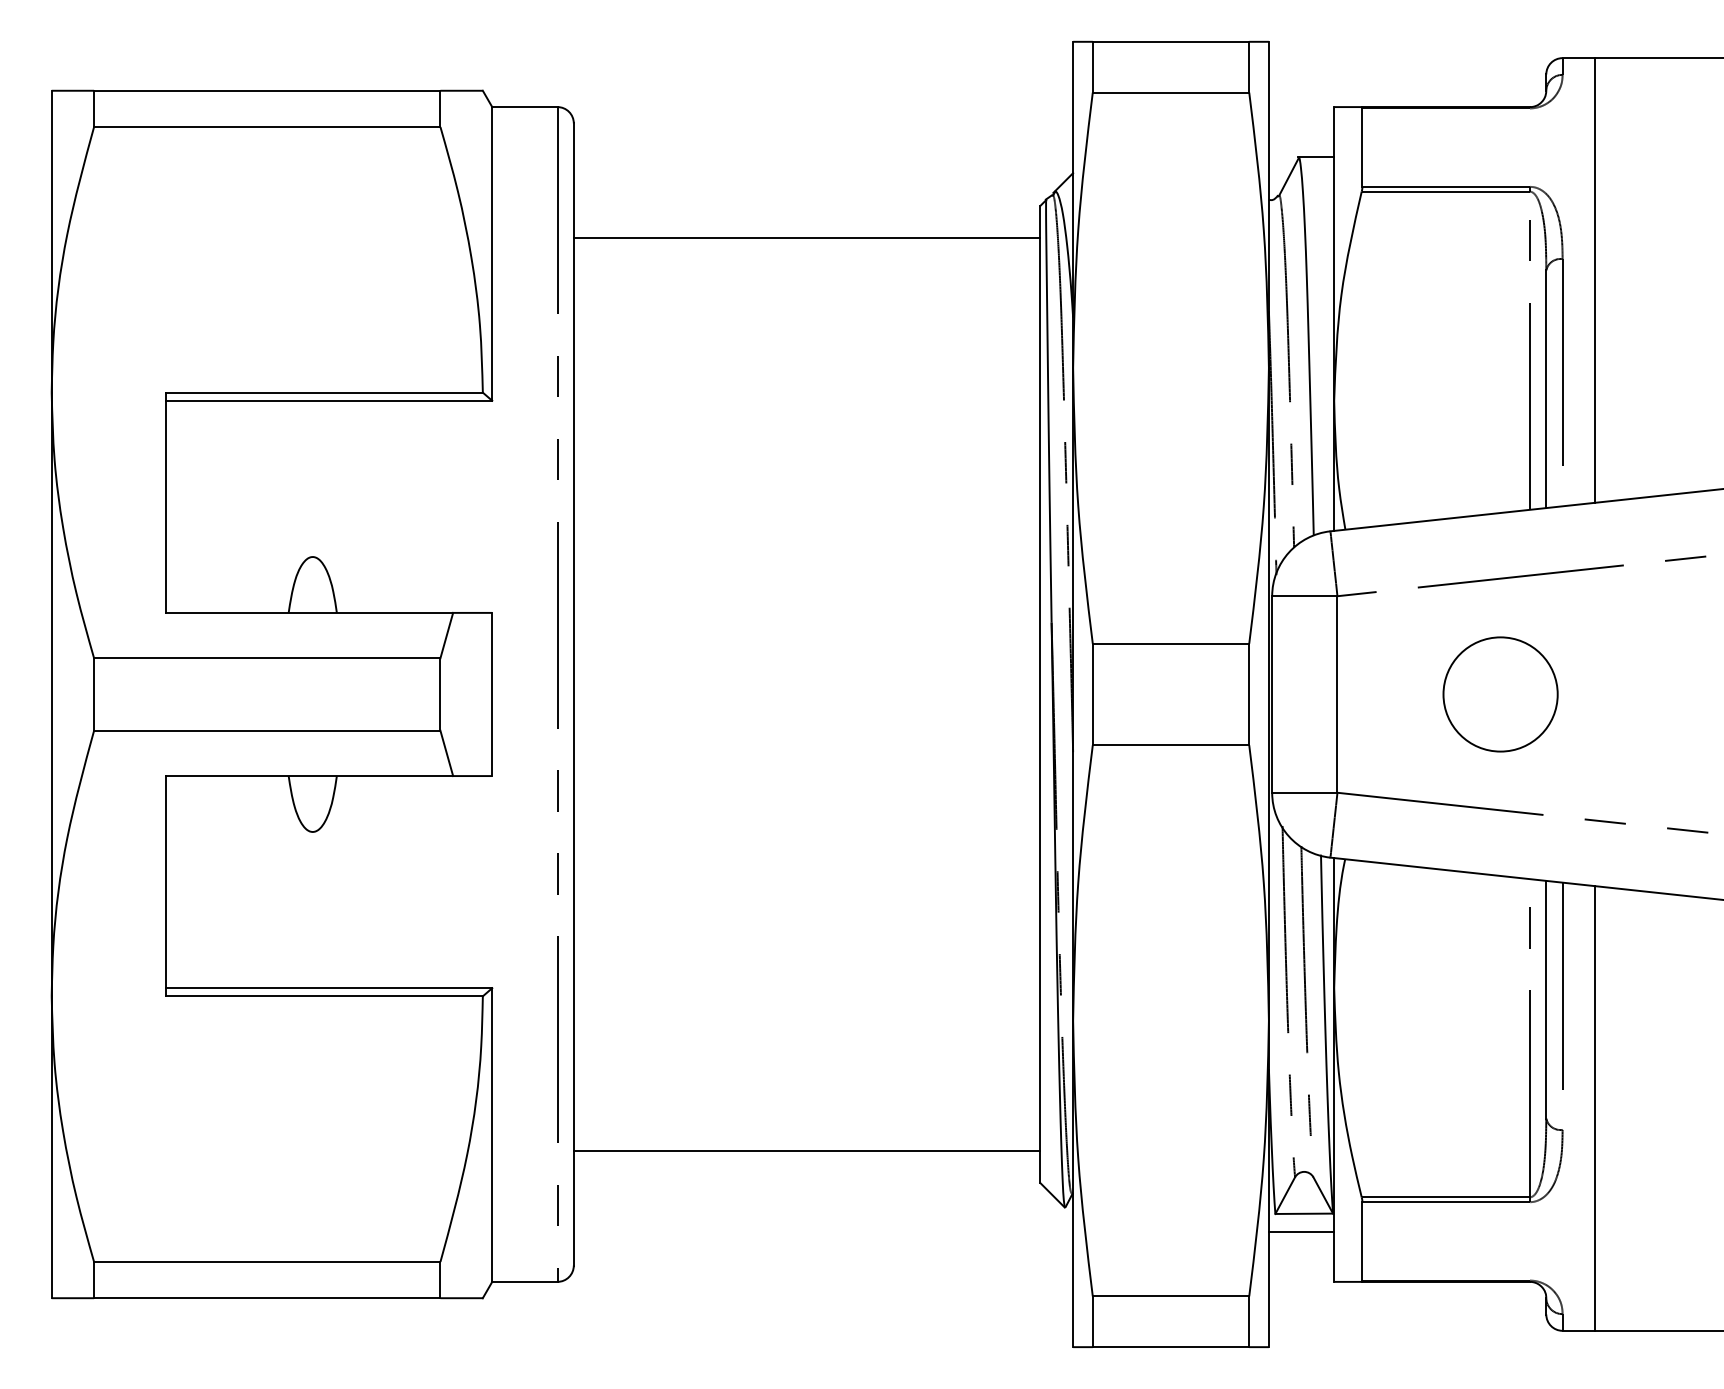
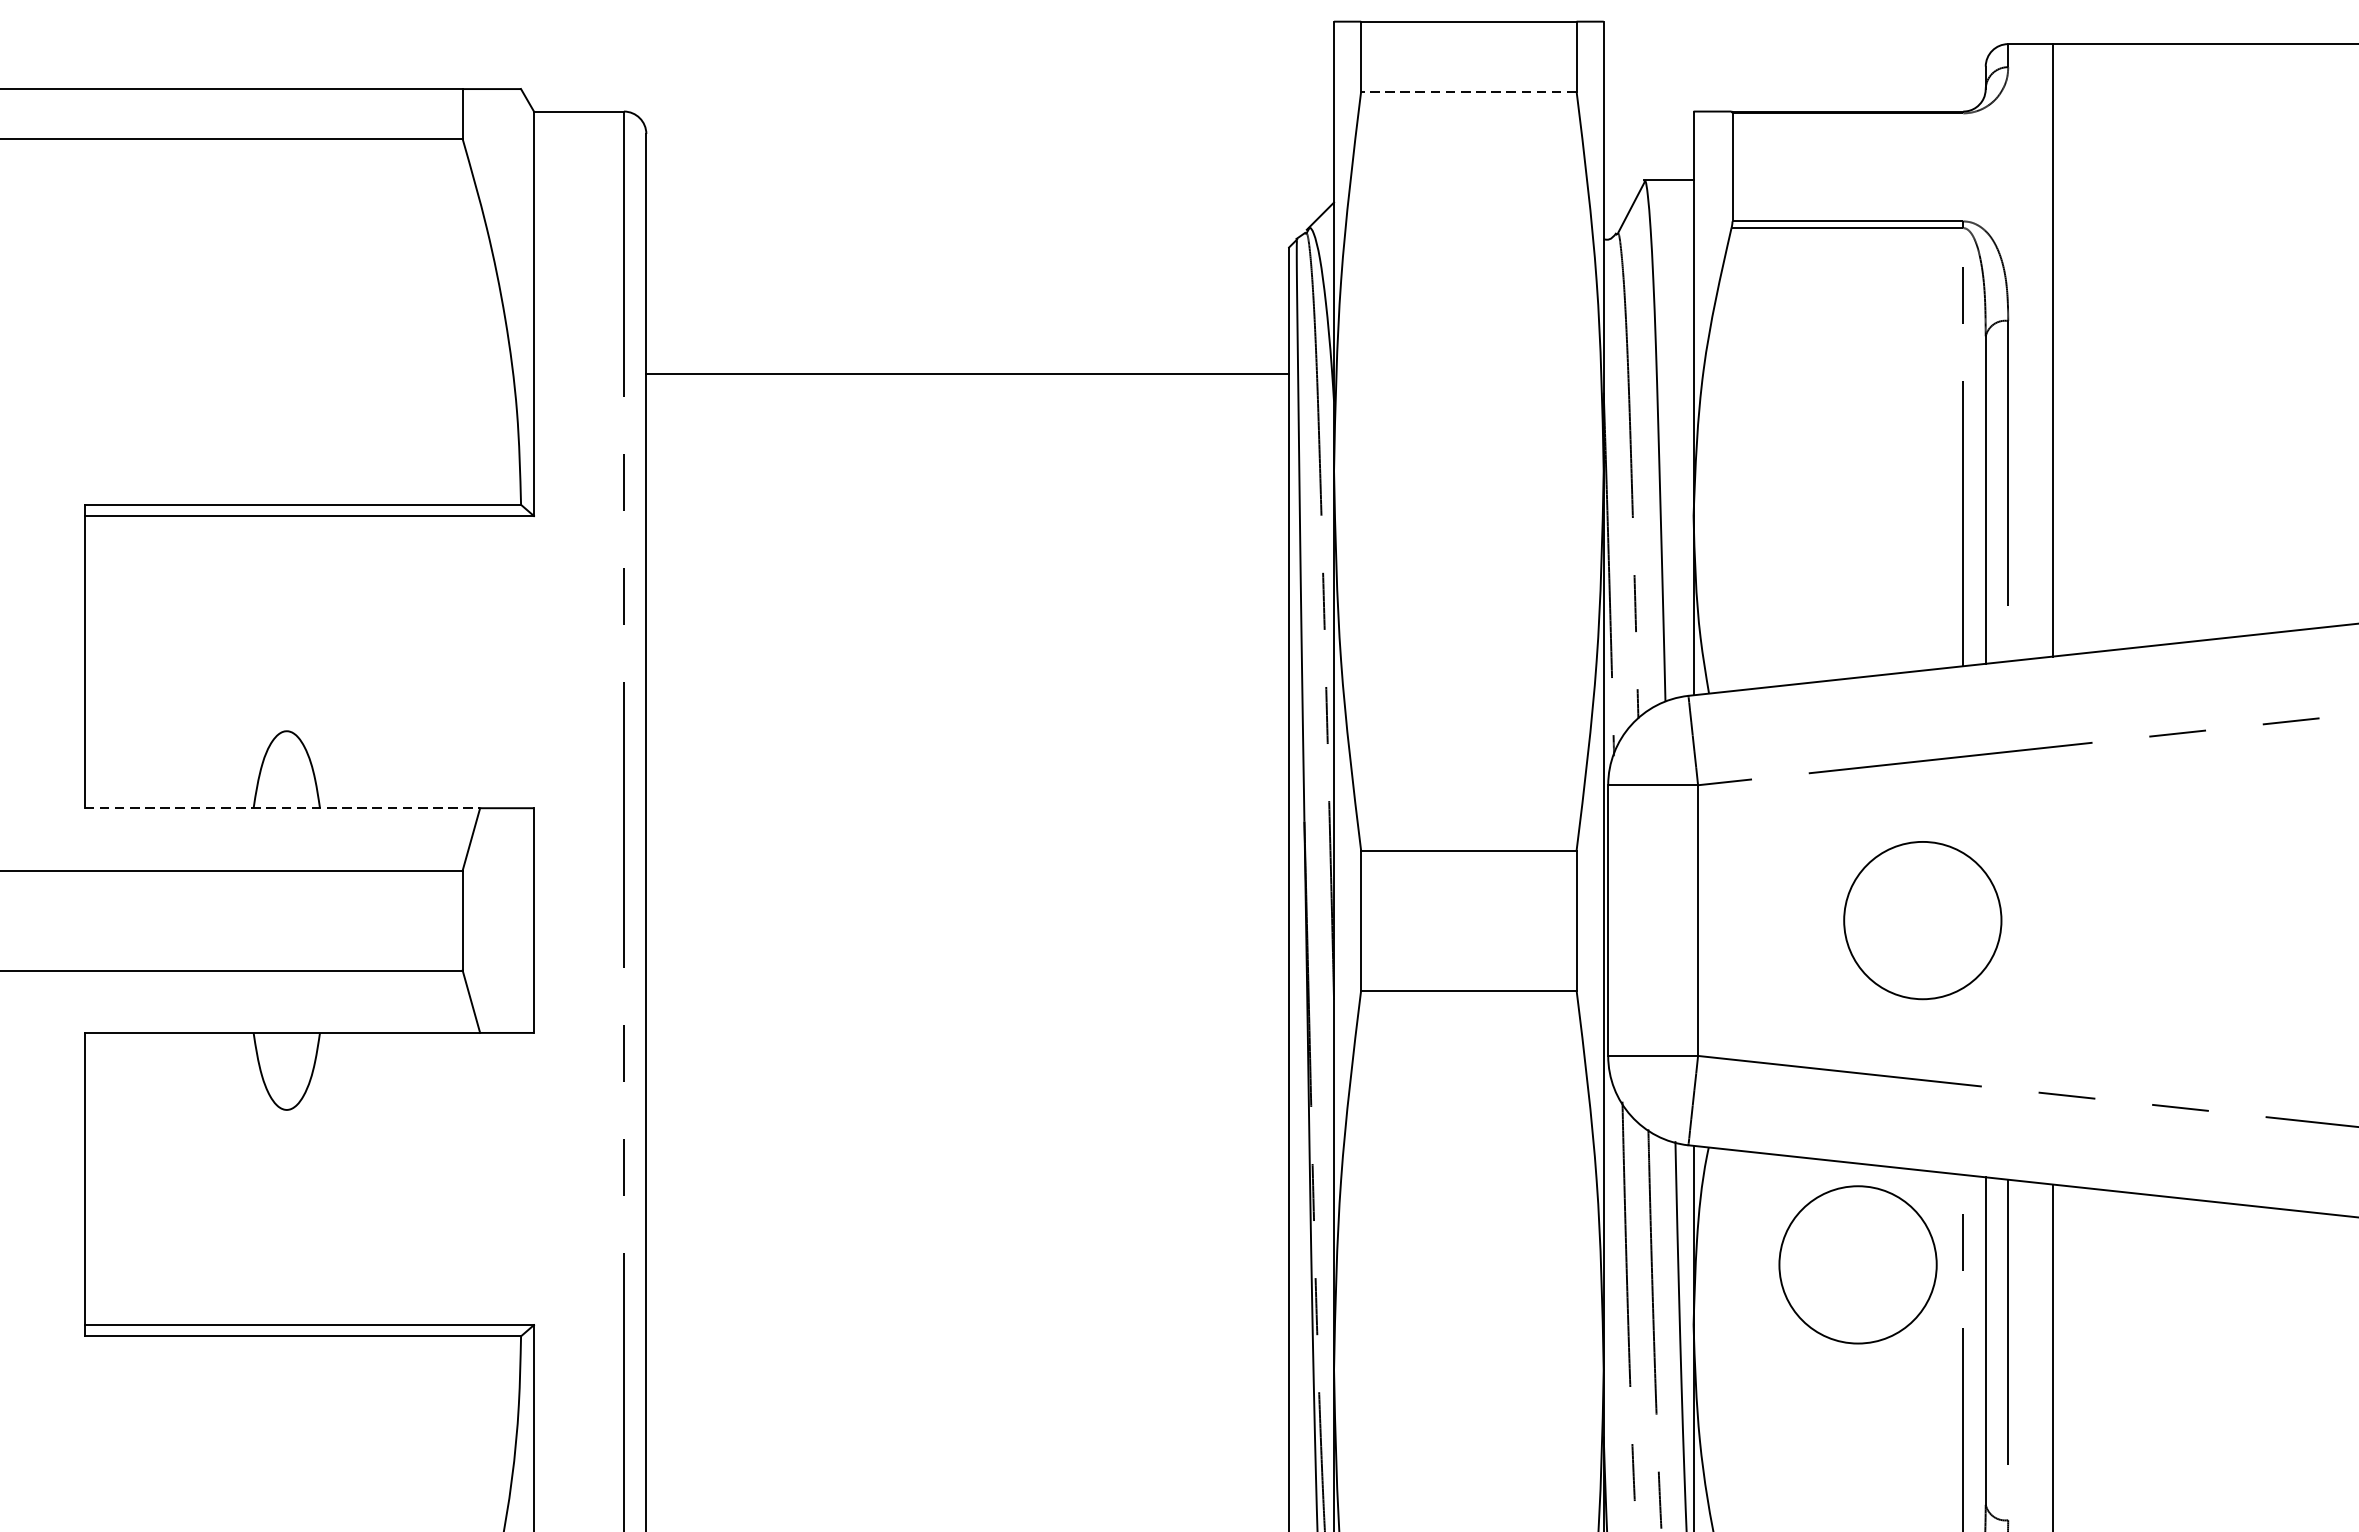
line: (1170, 92) -> (1468, 91), solid -> dashed
line: (806, 237) -> (966, 373), moved
line: (309, 612) -> (282, 807), solid -> dashed
circle: (1453, 944) -> (1857, 1264), added

